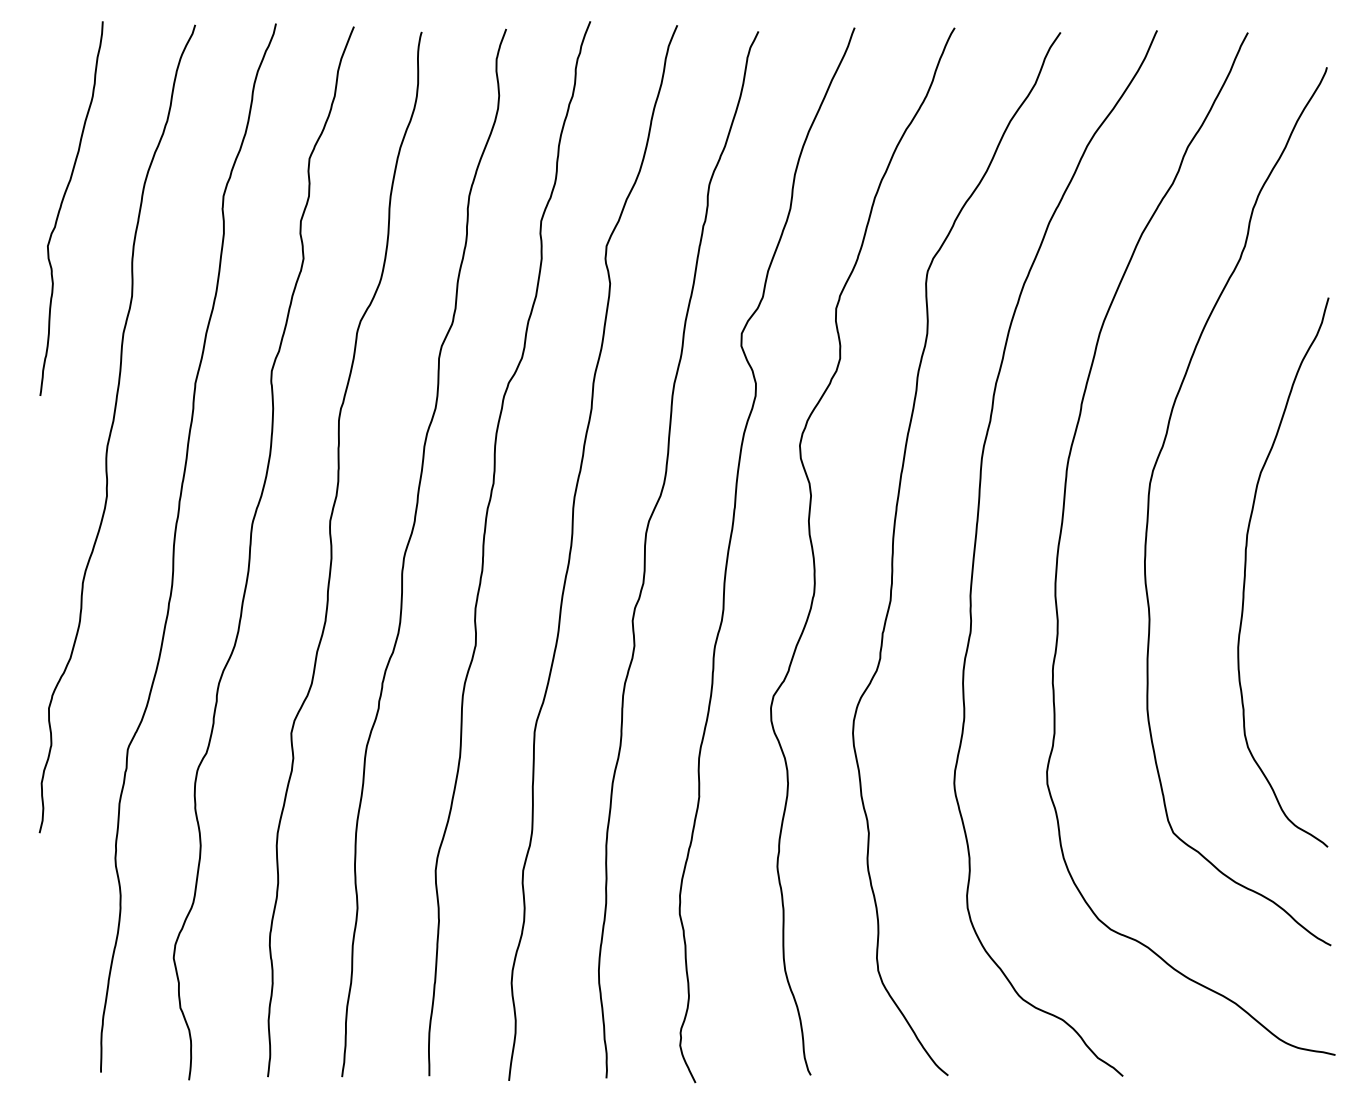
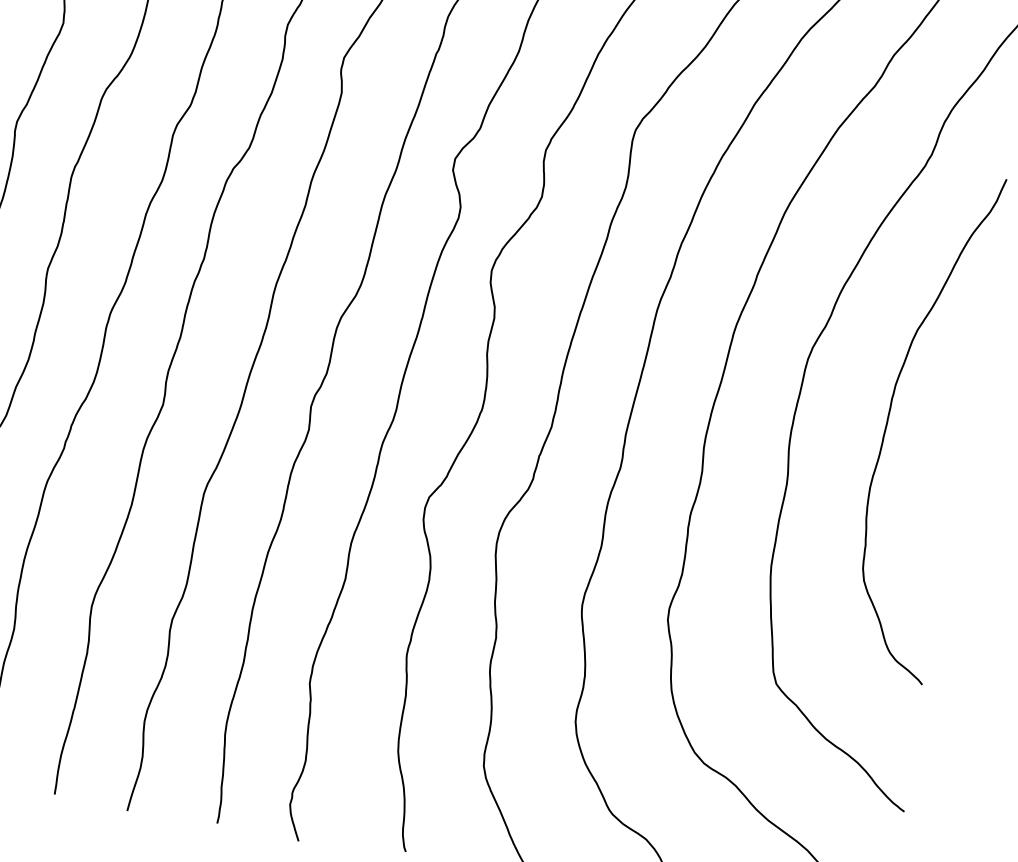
curve: (1246, 567) -> (890, 415), moved

